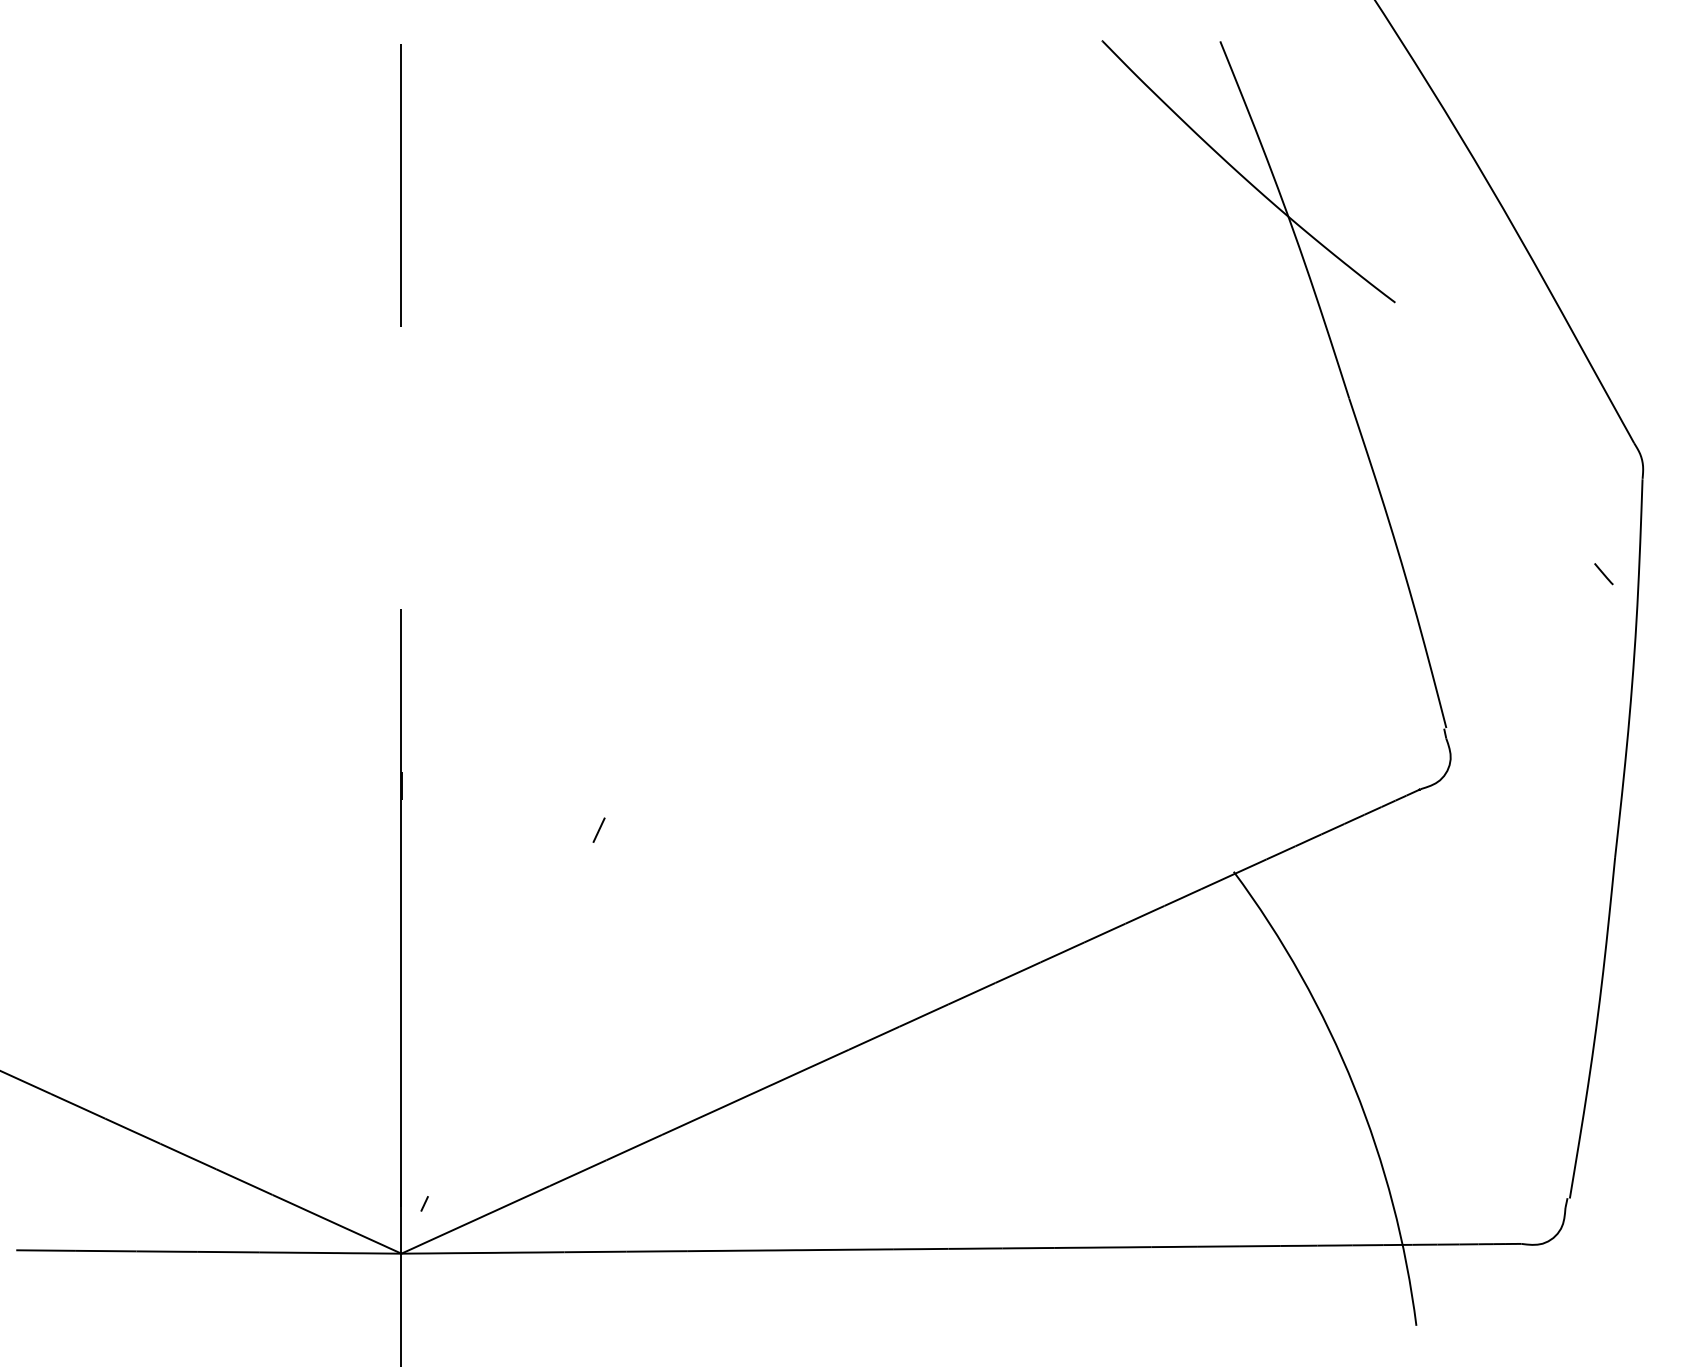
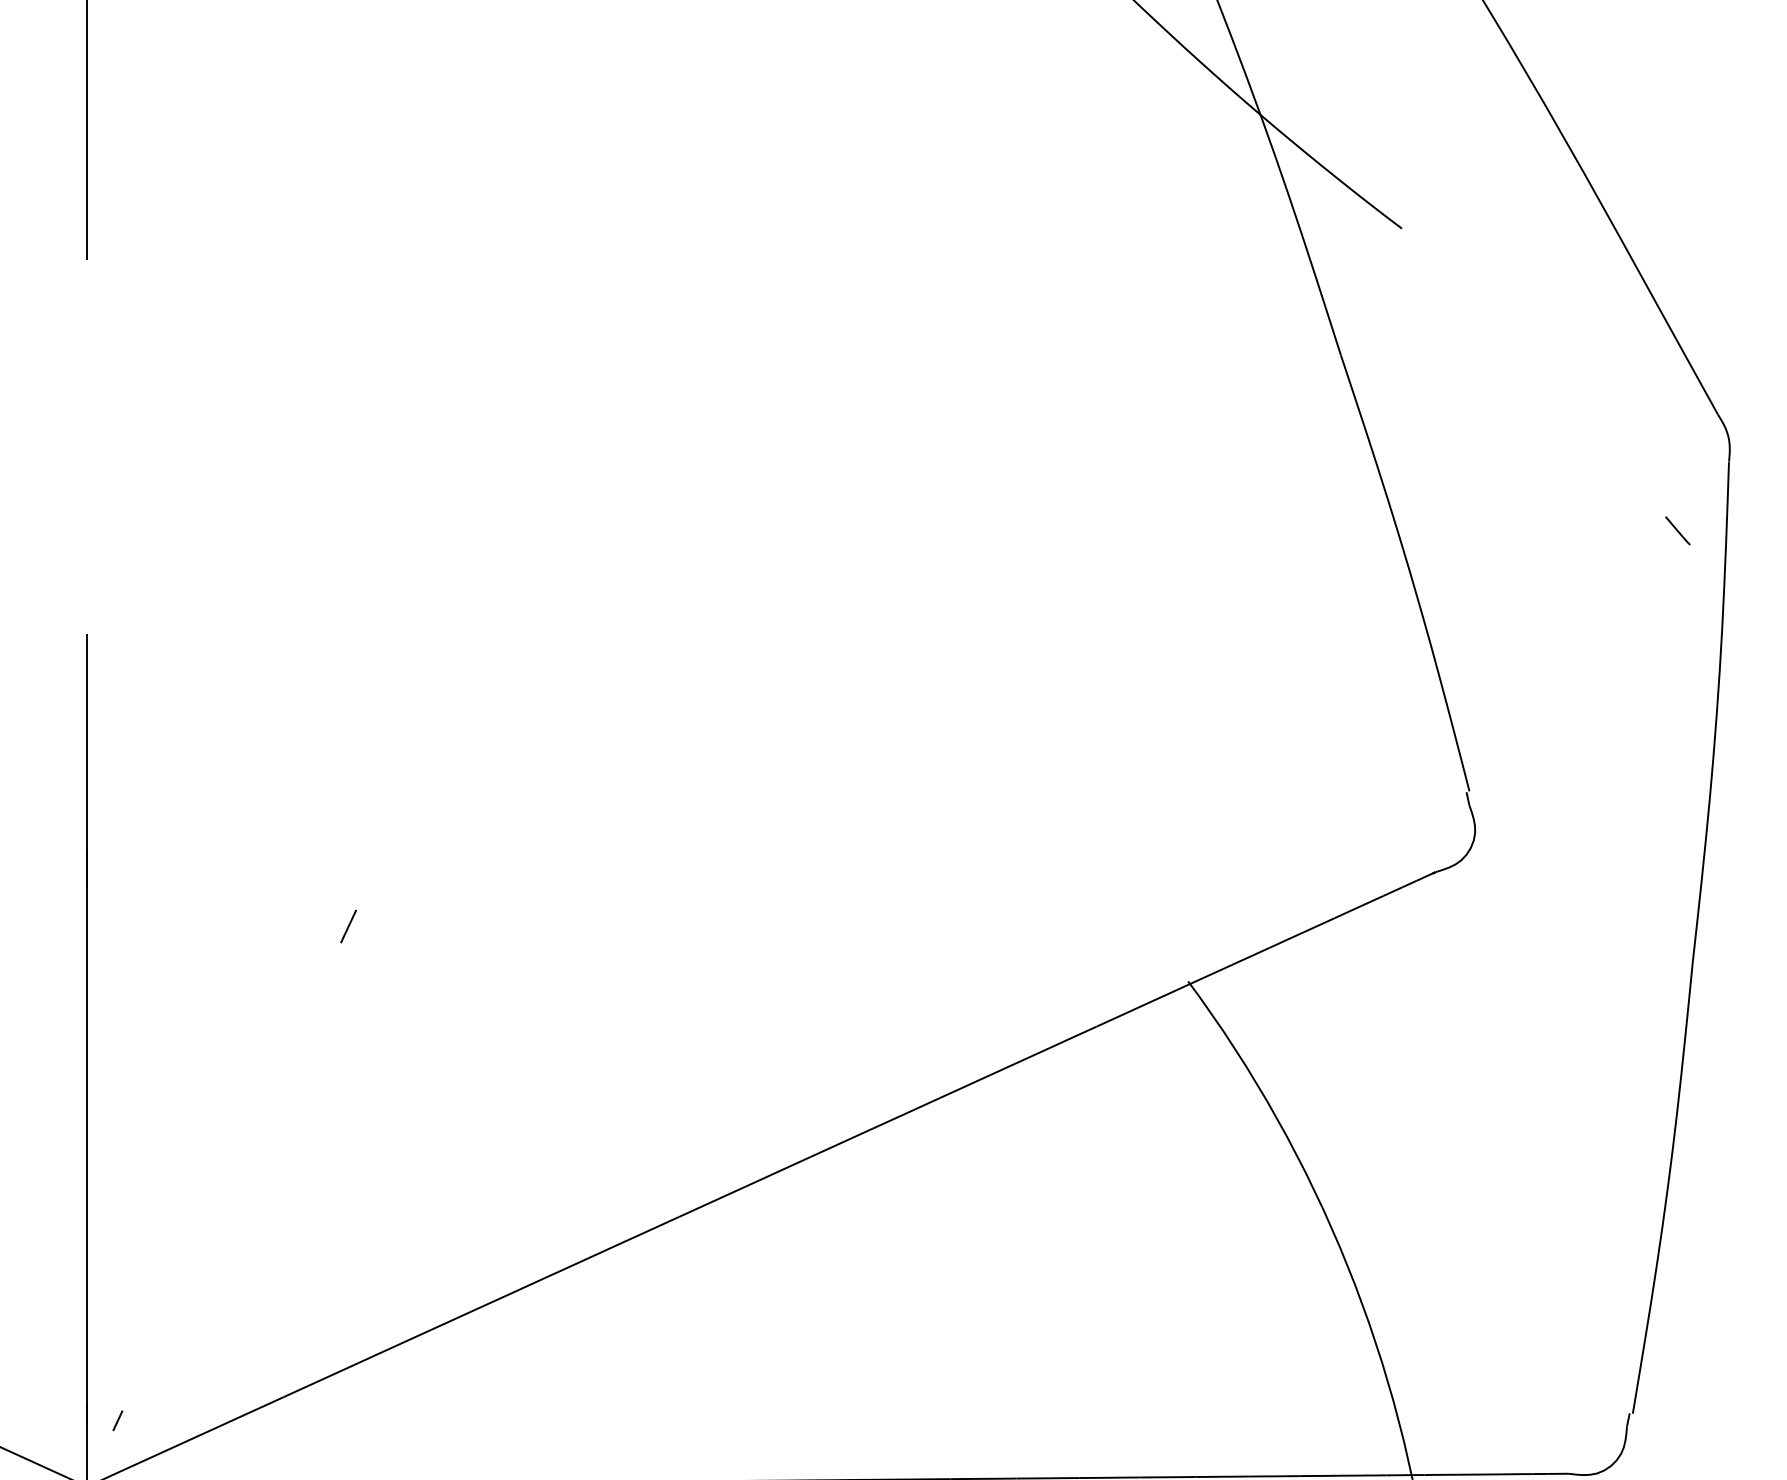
line: (1603, 574) -> (1677, 531), moved

